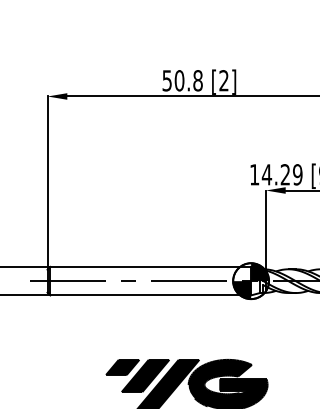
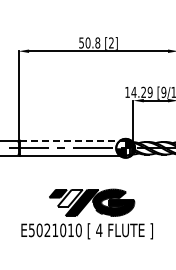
line: (149, 266) -> (72, 140), solid -> dashed
fill: (144, 374) -> (69, 197), removed

